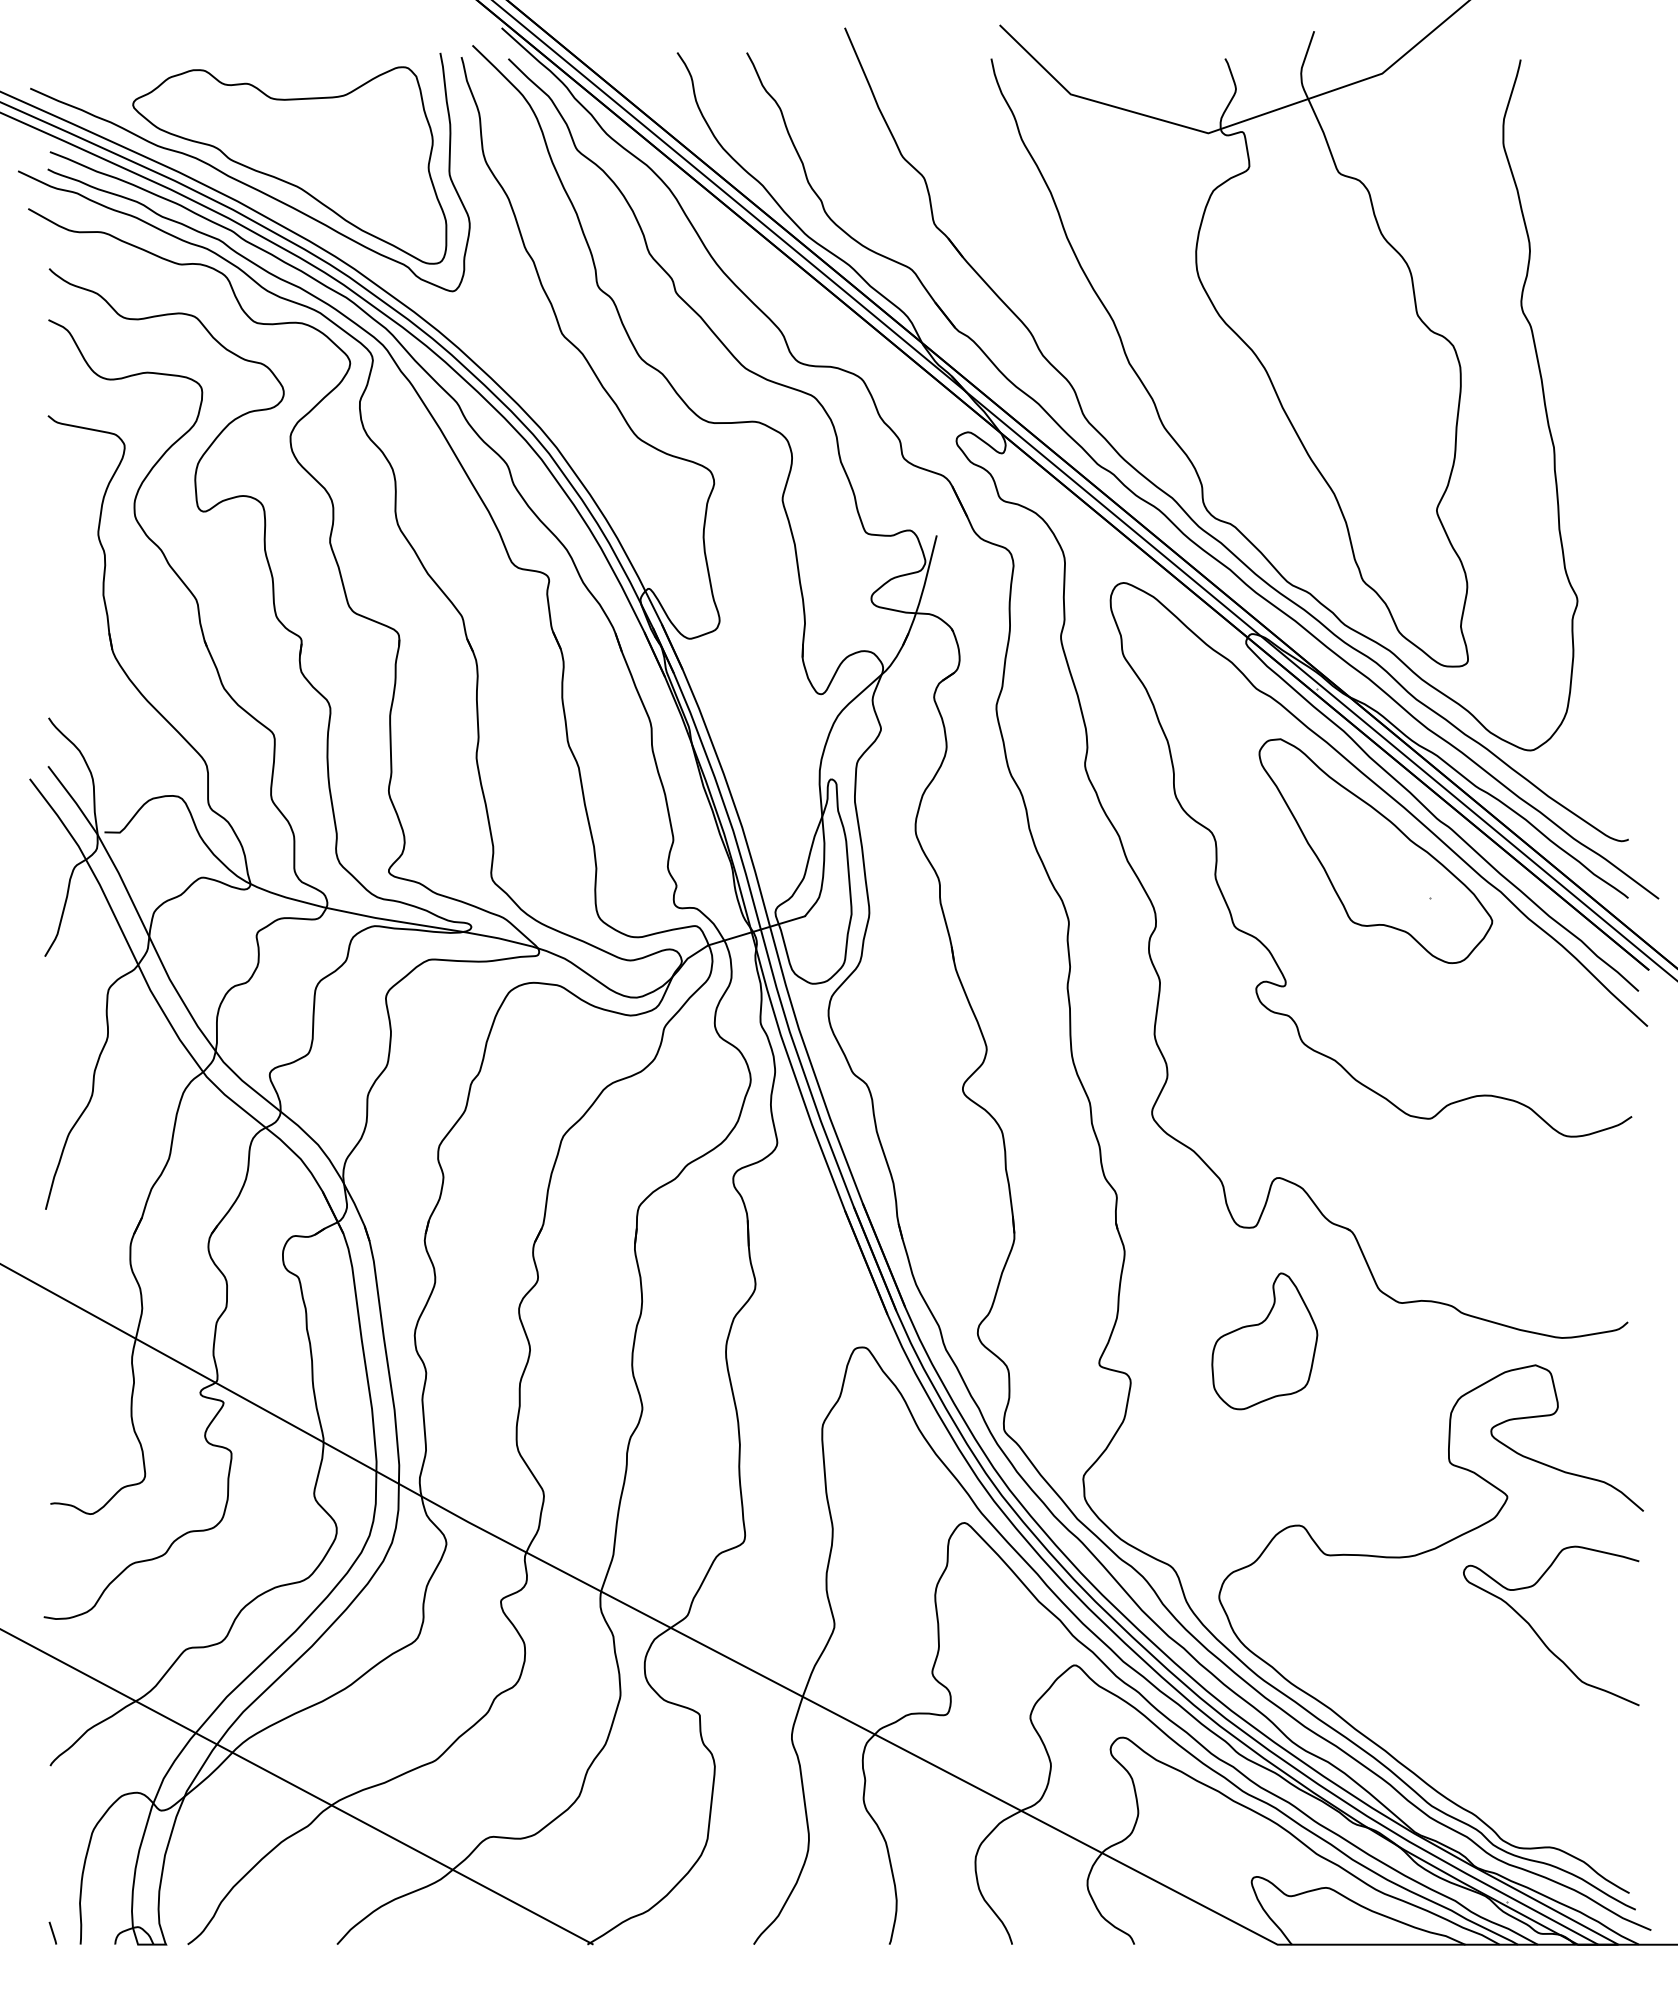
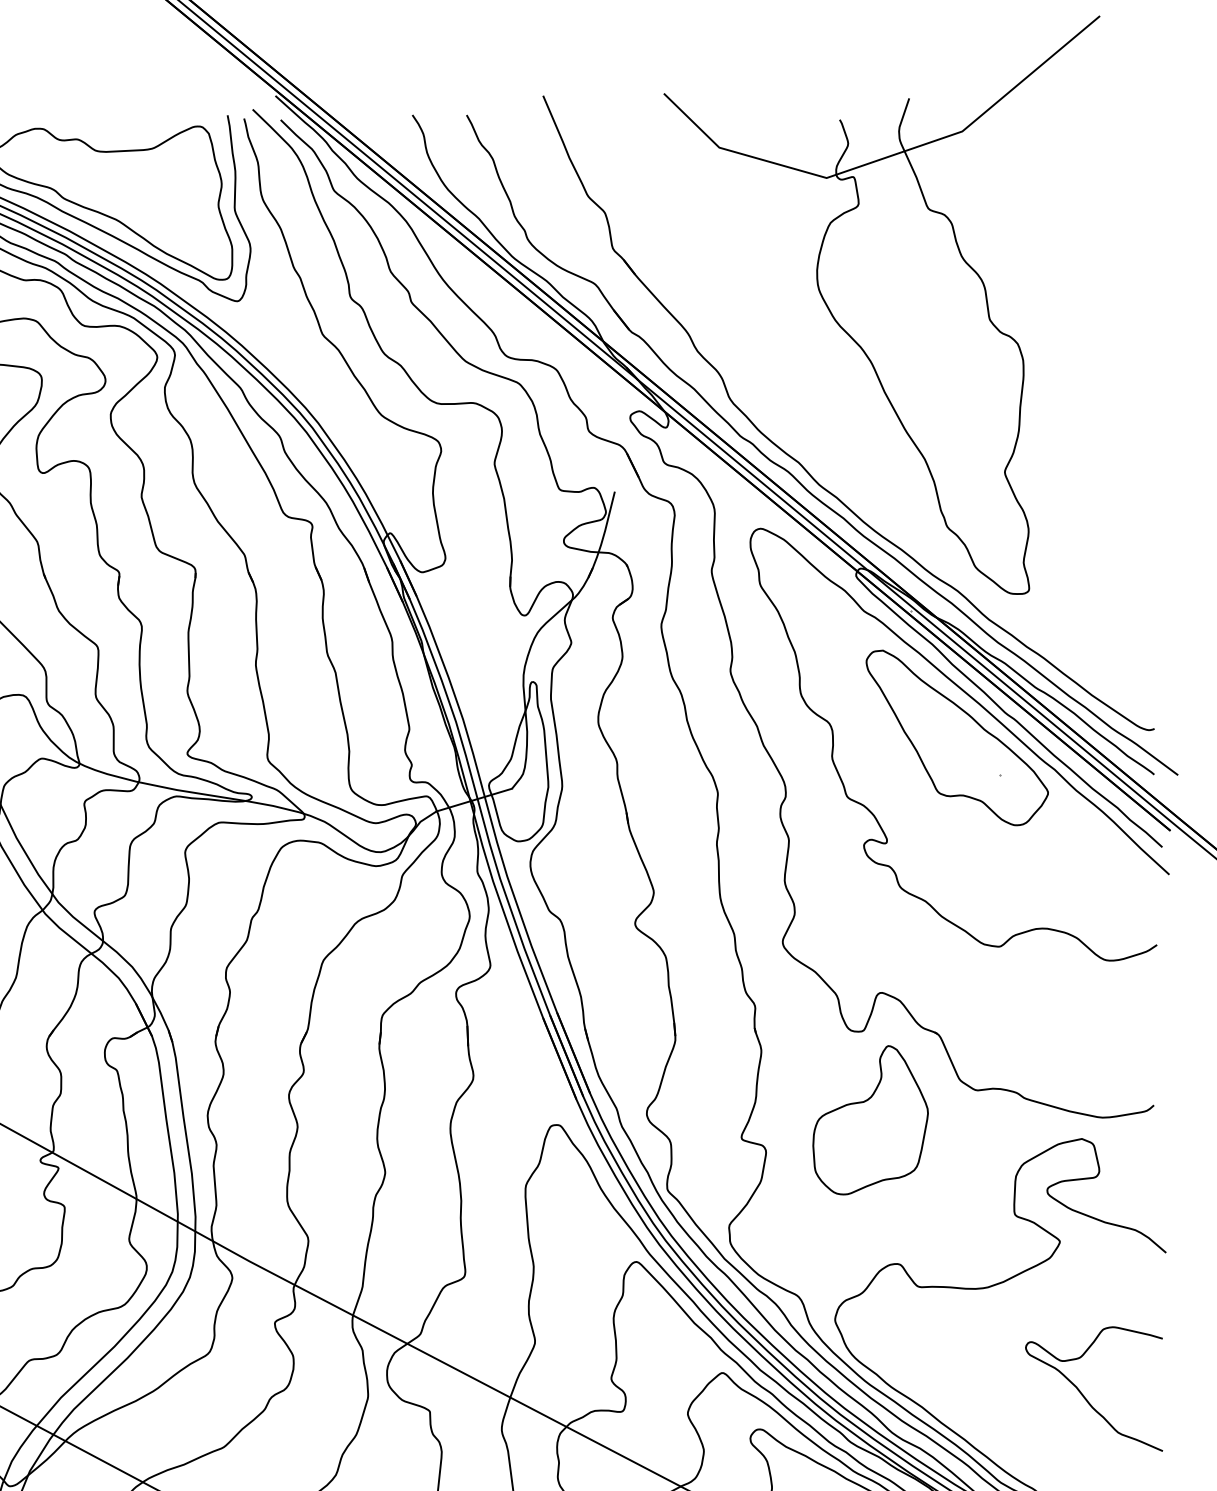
curve: (1193, 463) -> (815, 435), removed
part: (1264, 1341) -> (870, 1120), size x1.4
curve: (1539, 1635) -> (1084, 1396), moved

